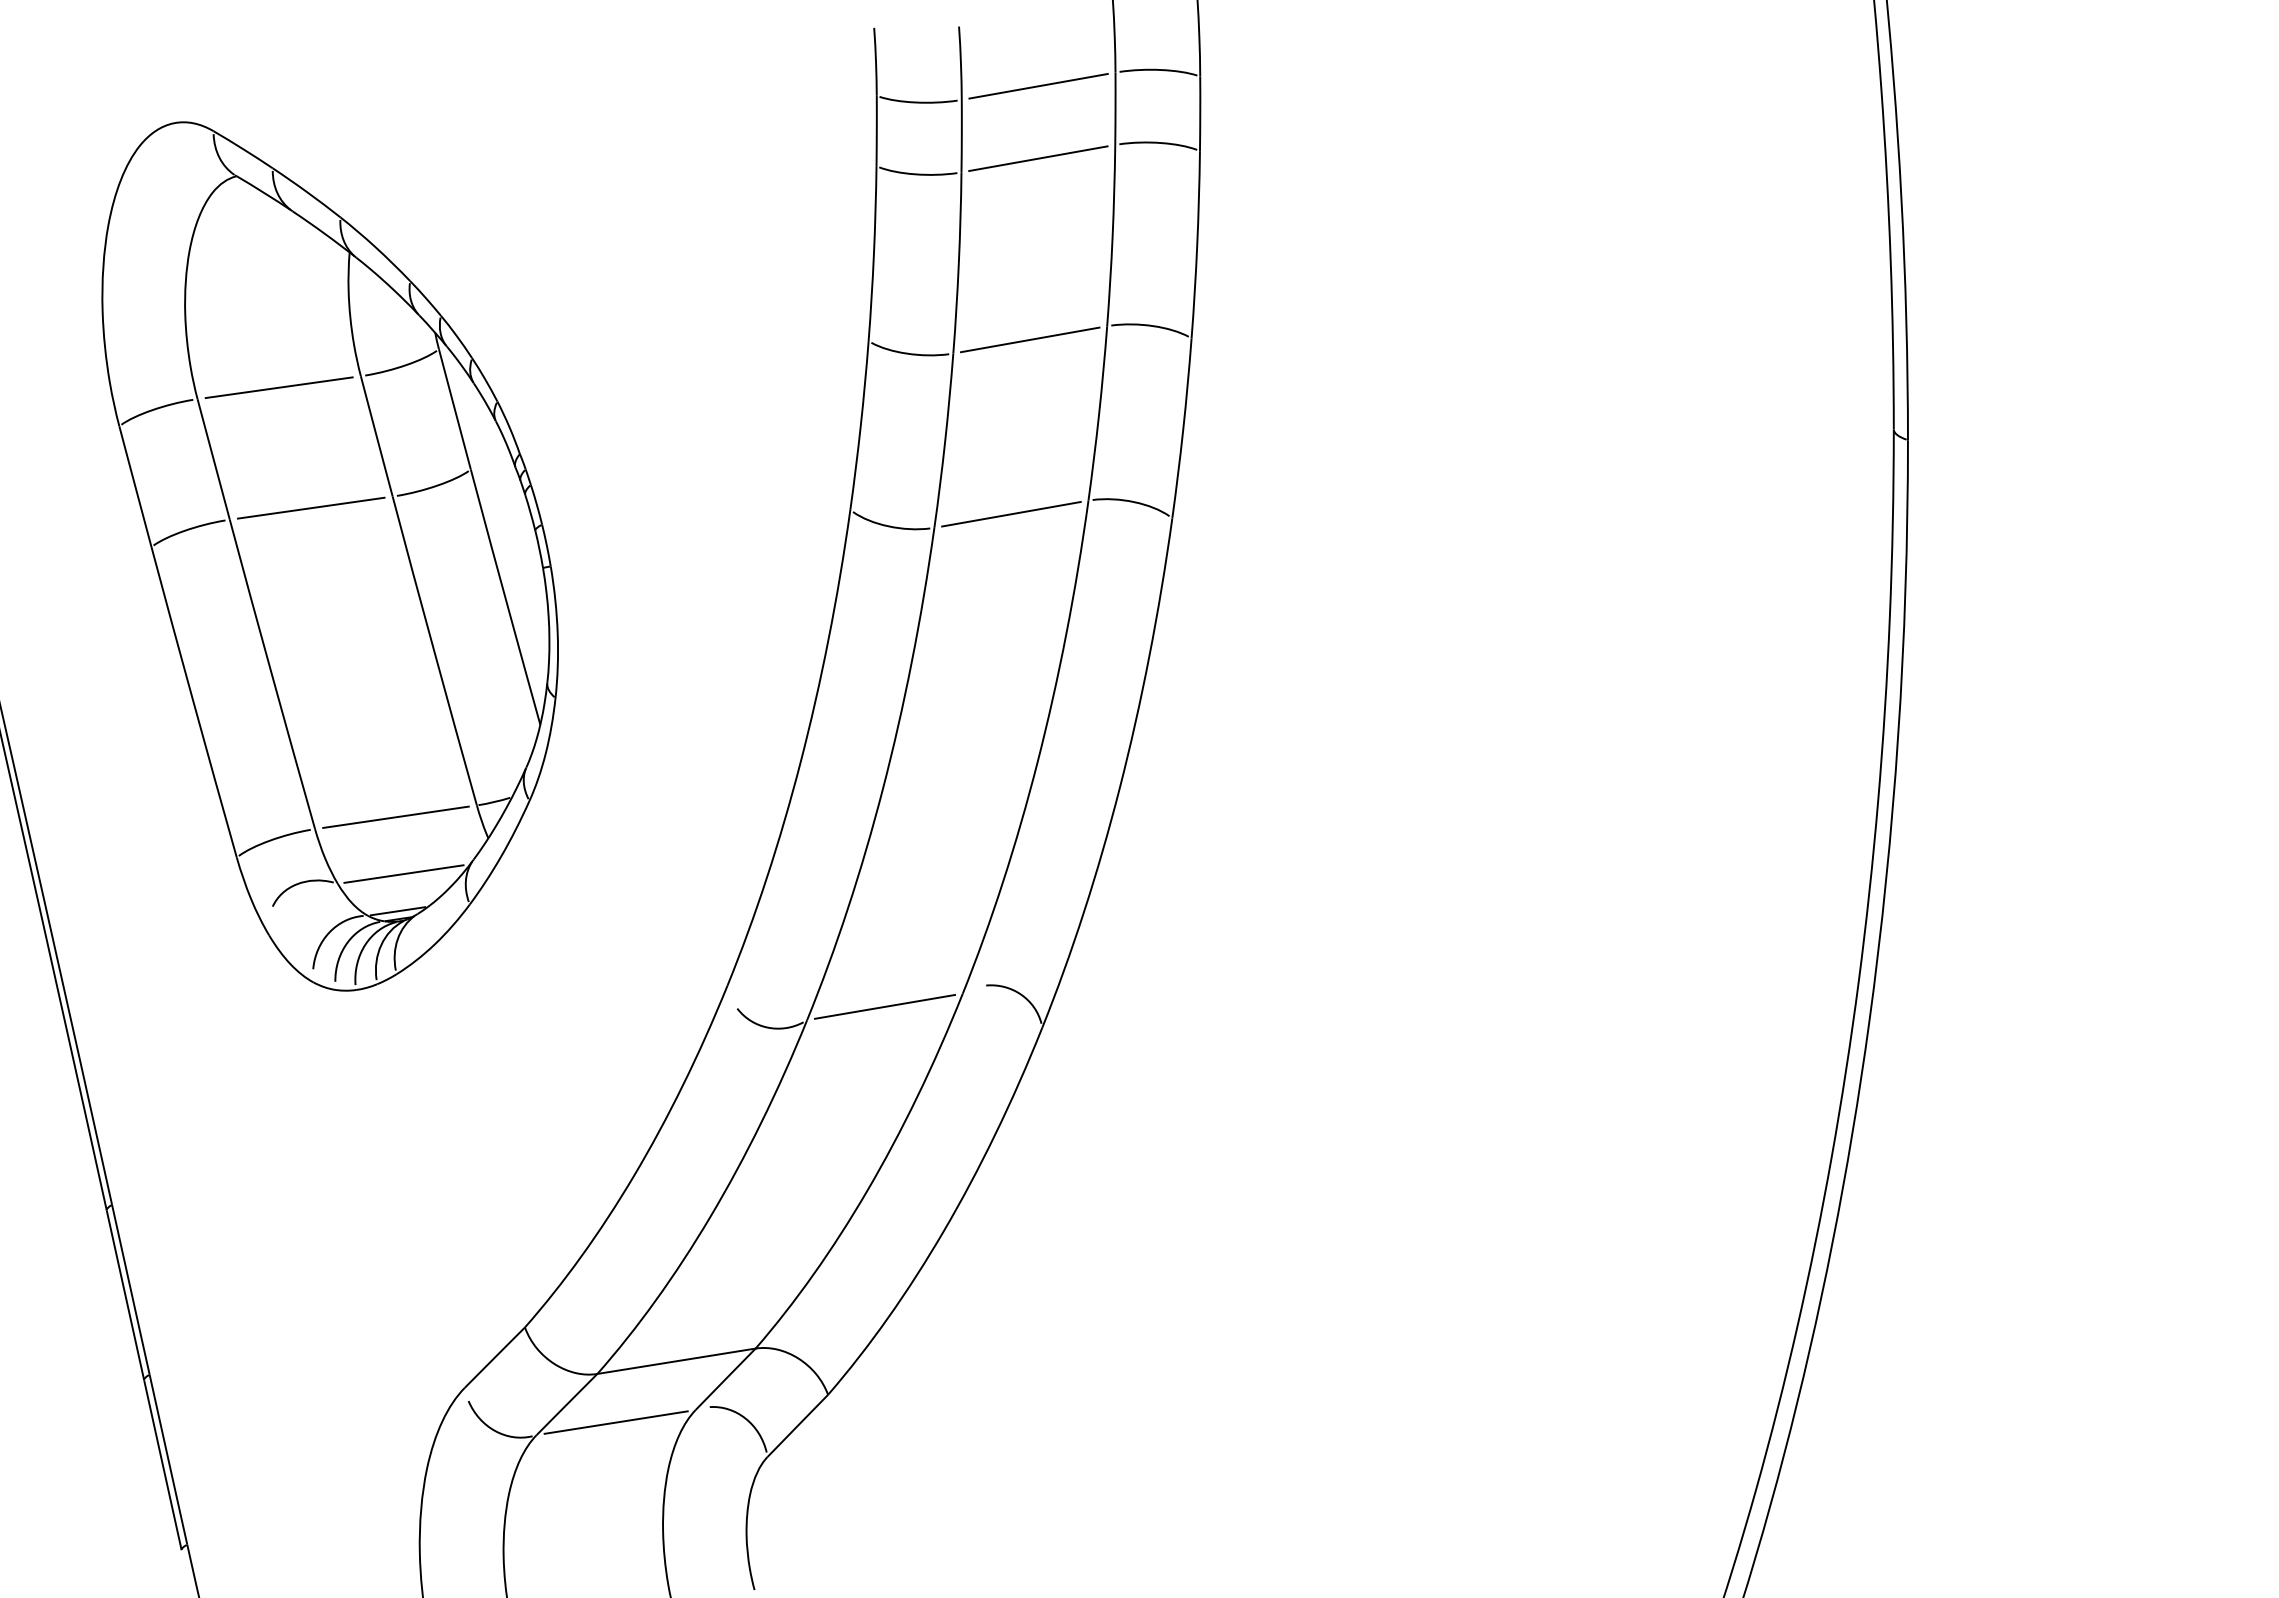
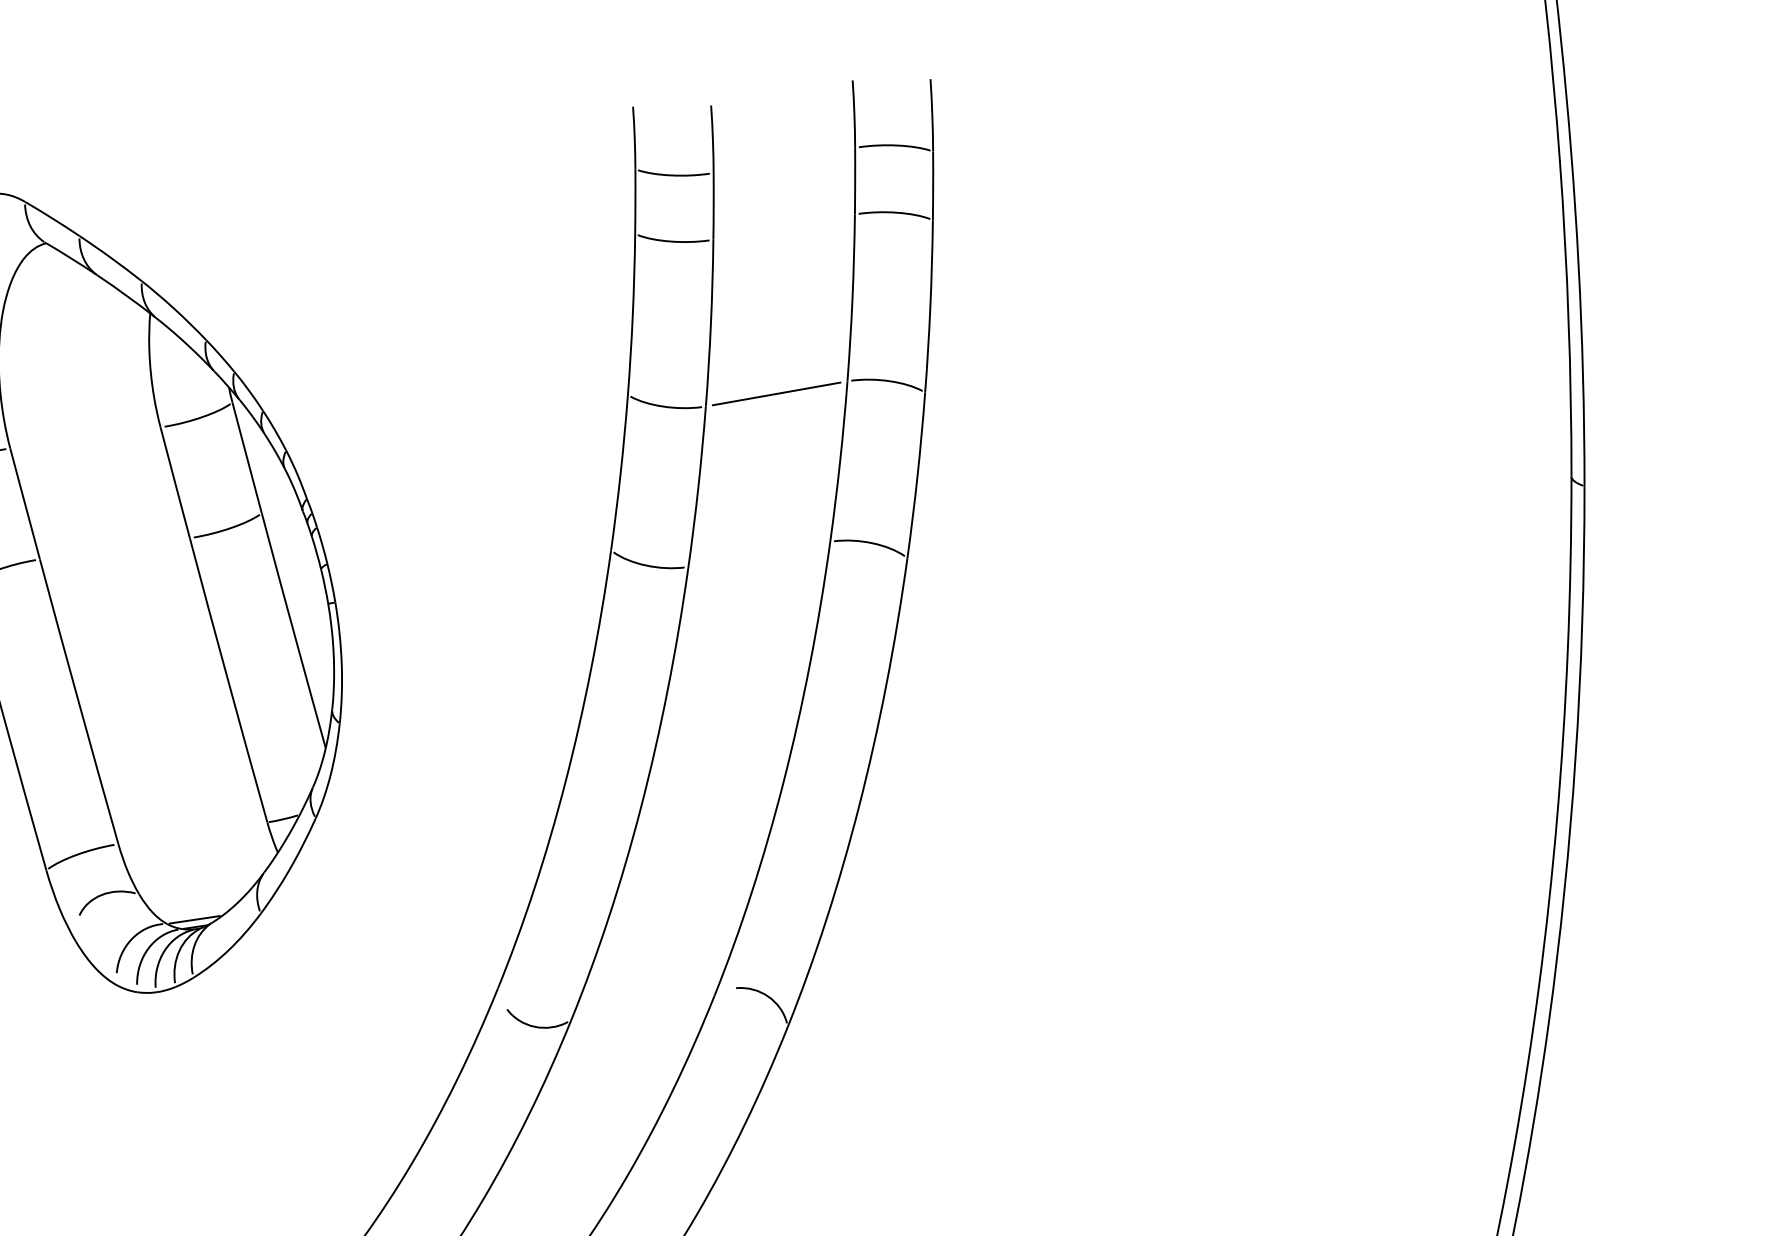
line: (1038, 85) -> (784, 159), removed
line: (1038, 158) -> (784, 226), removed
line: (278, 387) -> (84, 437), removed
line: (310, 507) -> (114, 548), removed
line: (1011, 514) -> (759, 554), removed
line: (395, 816) -> (192, 832), removed
line: (403, 873) -> (199, 885), removed
line: (884, 1006) -> (642, 1007), removed

